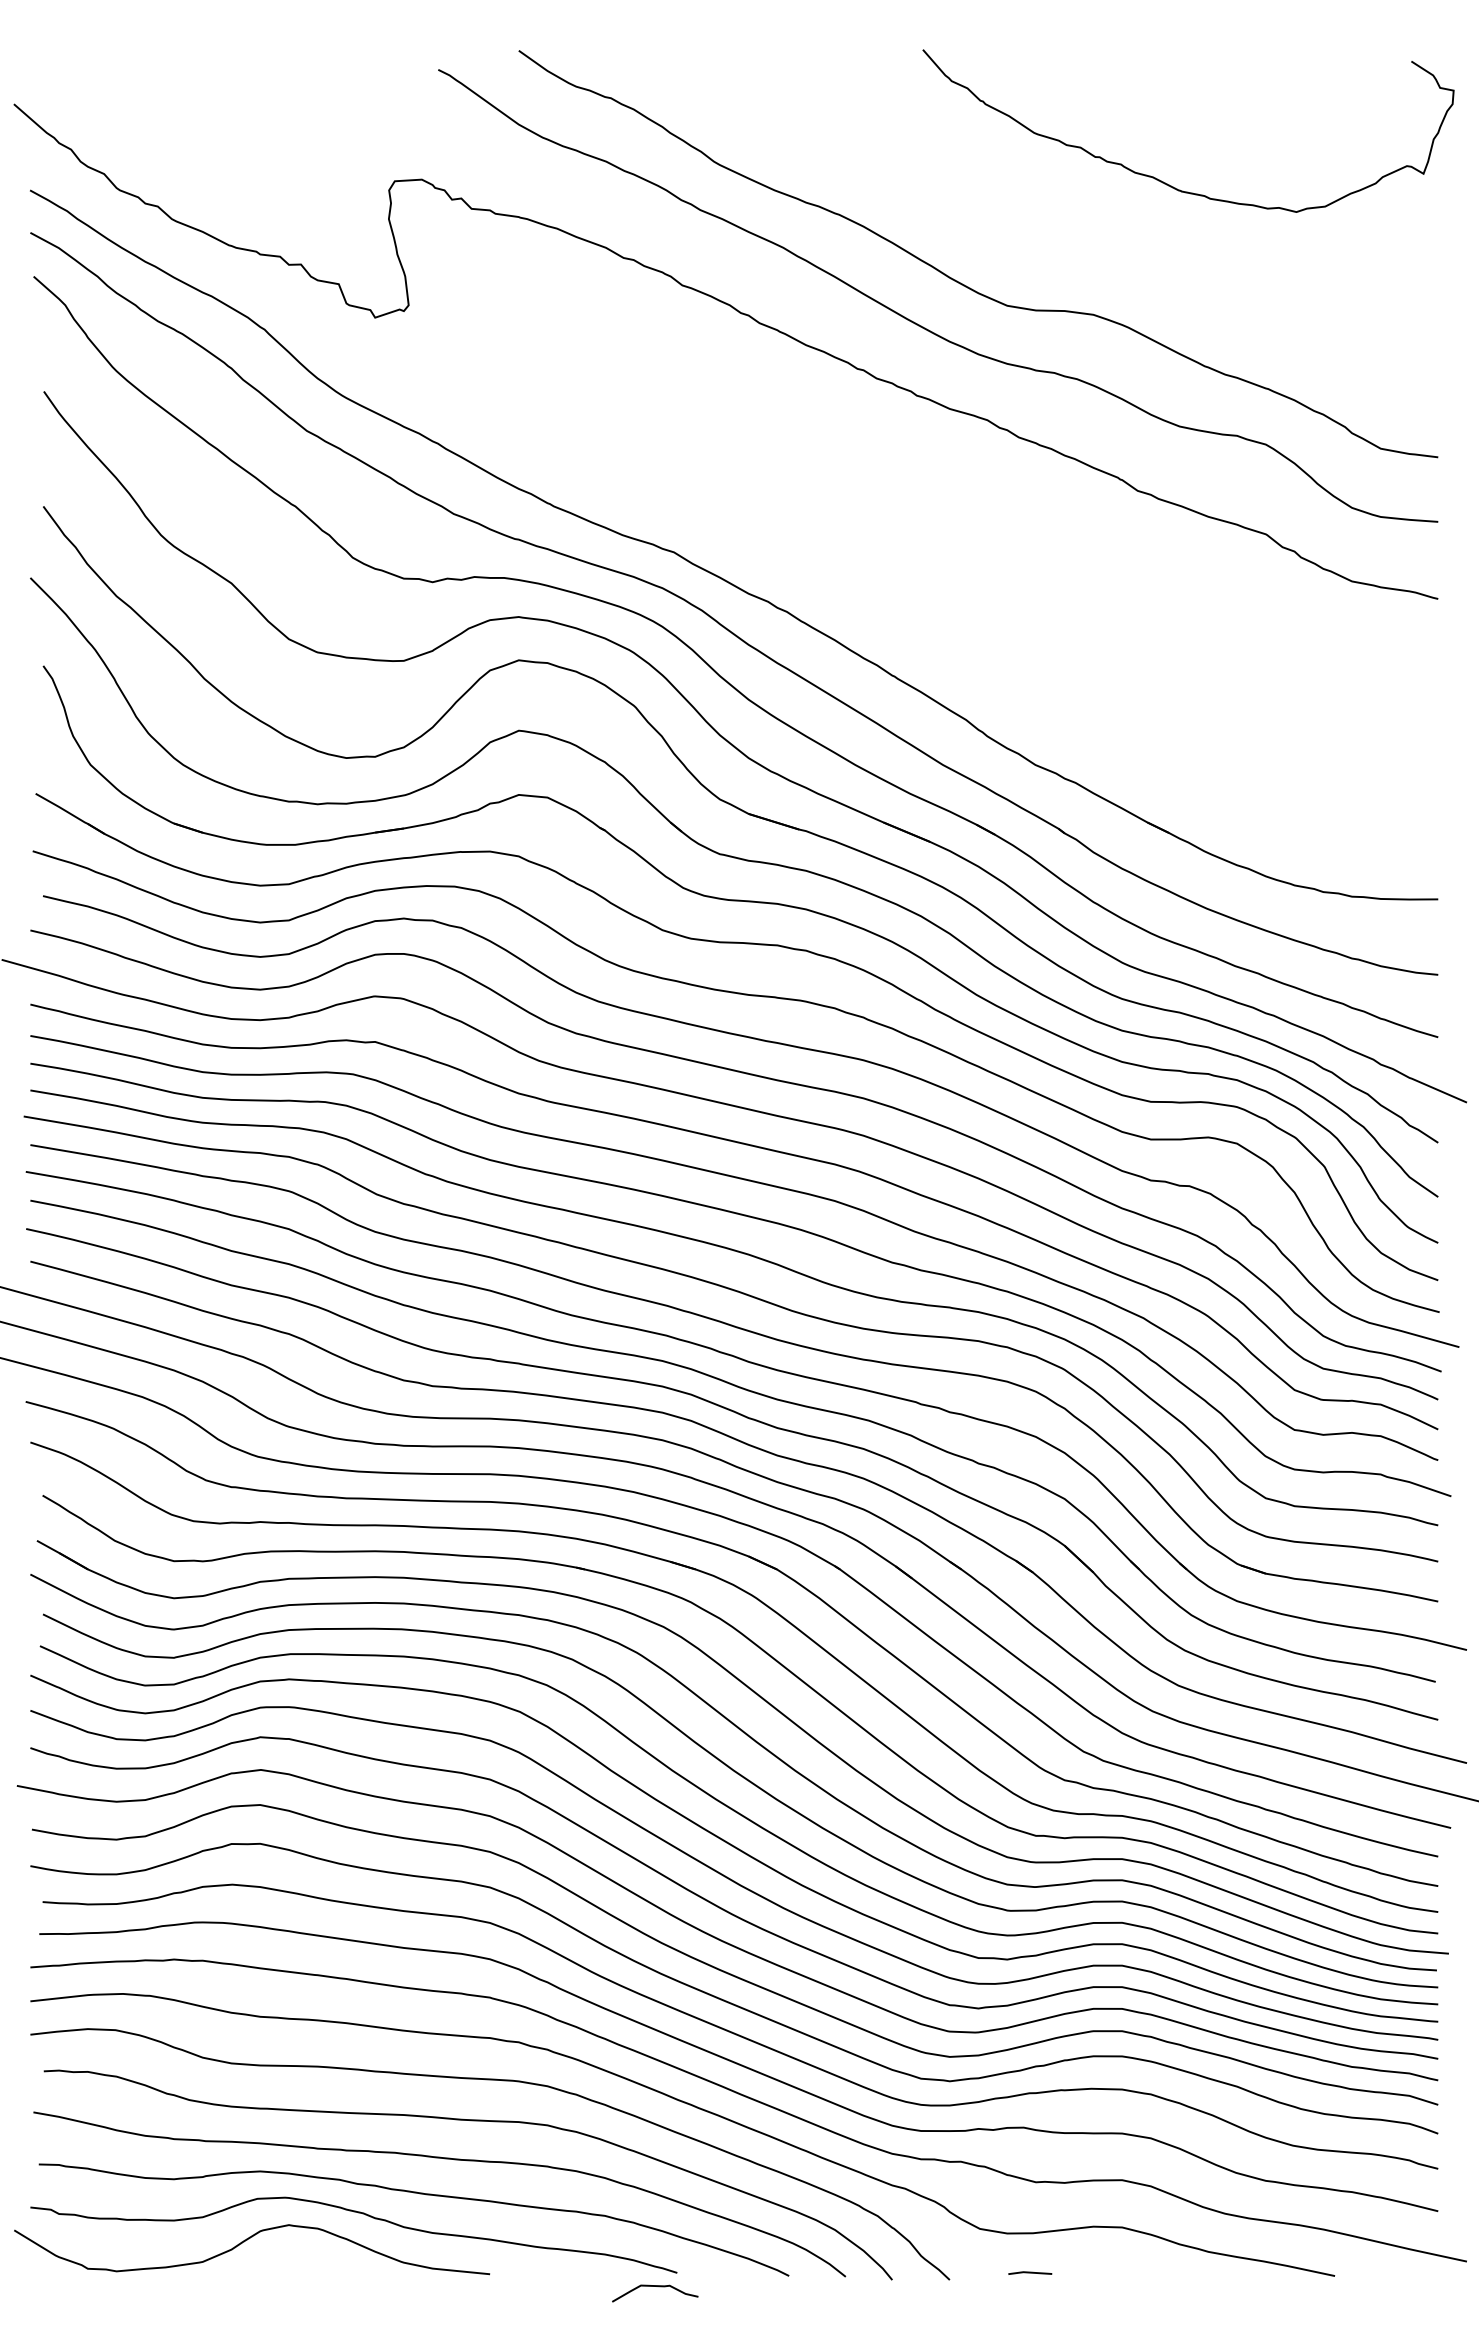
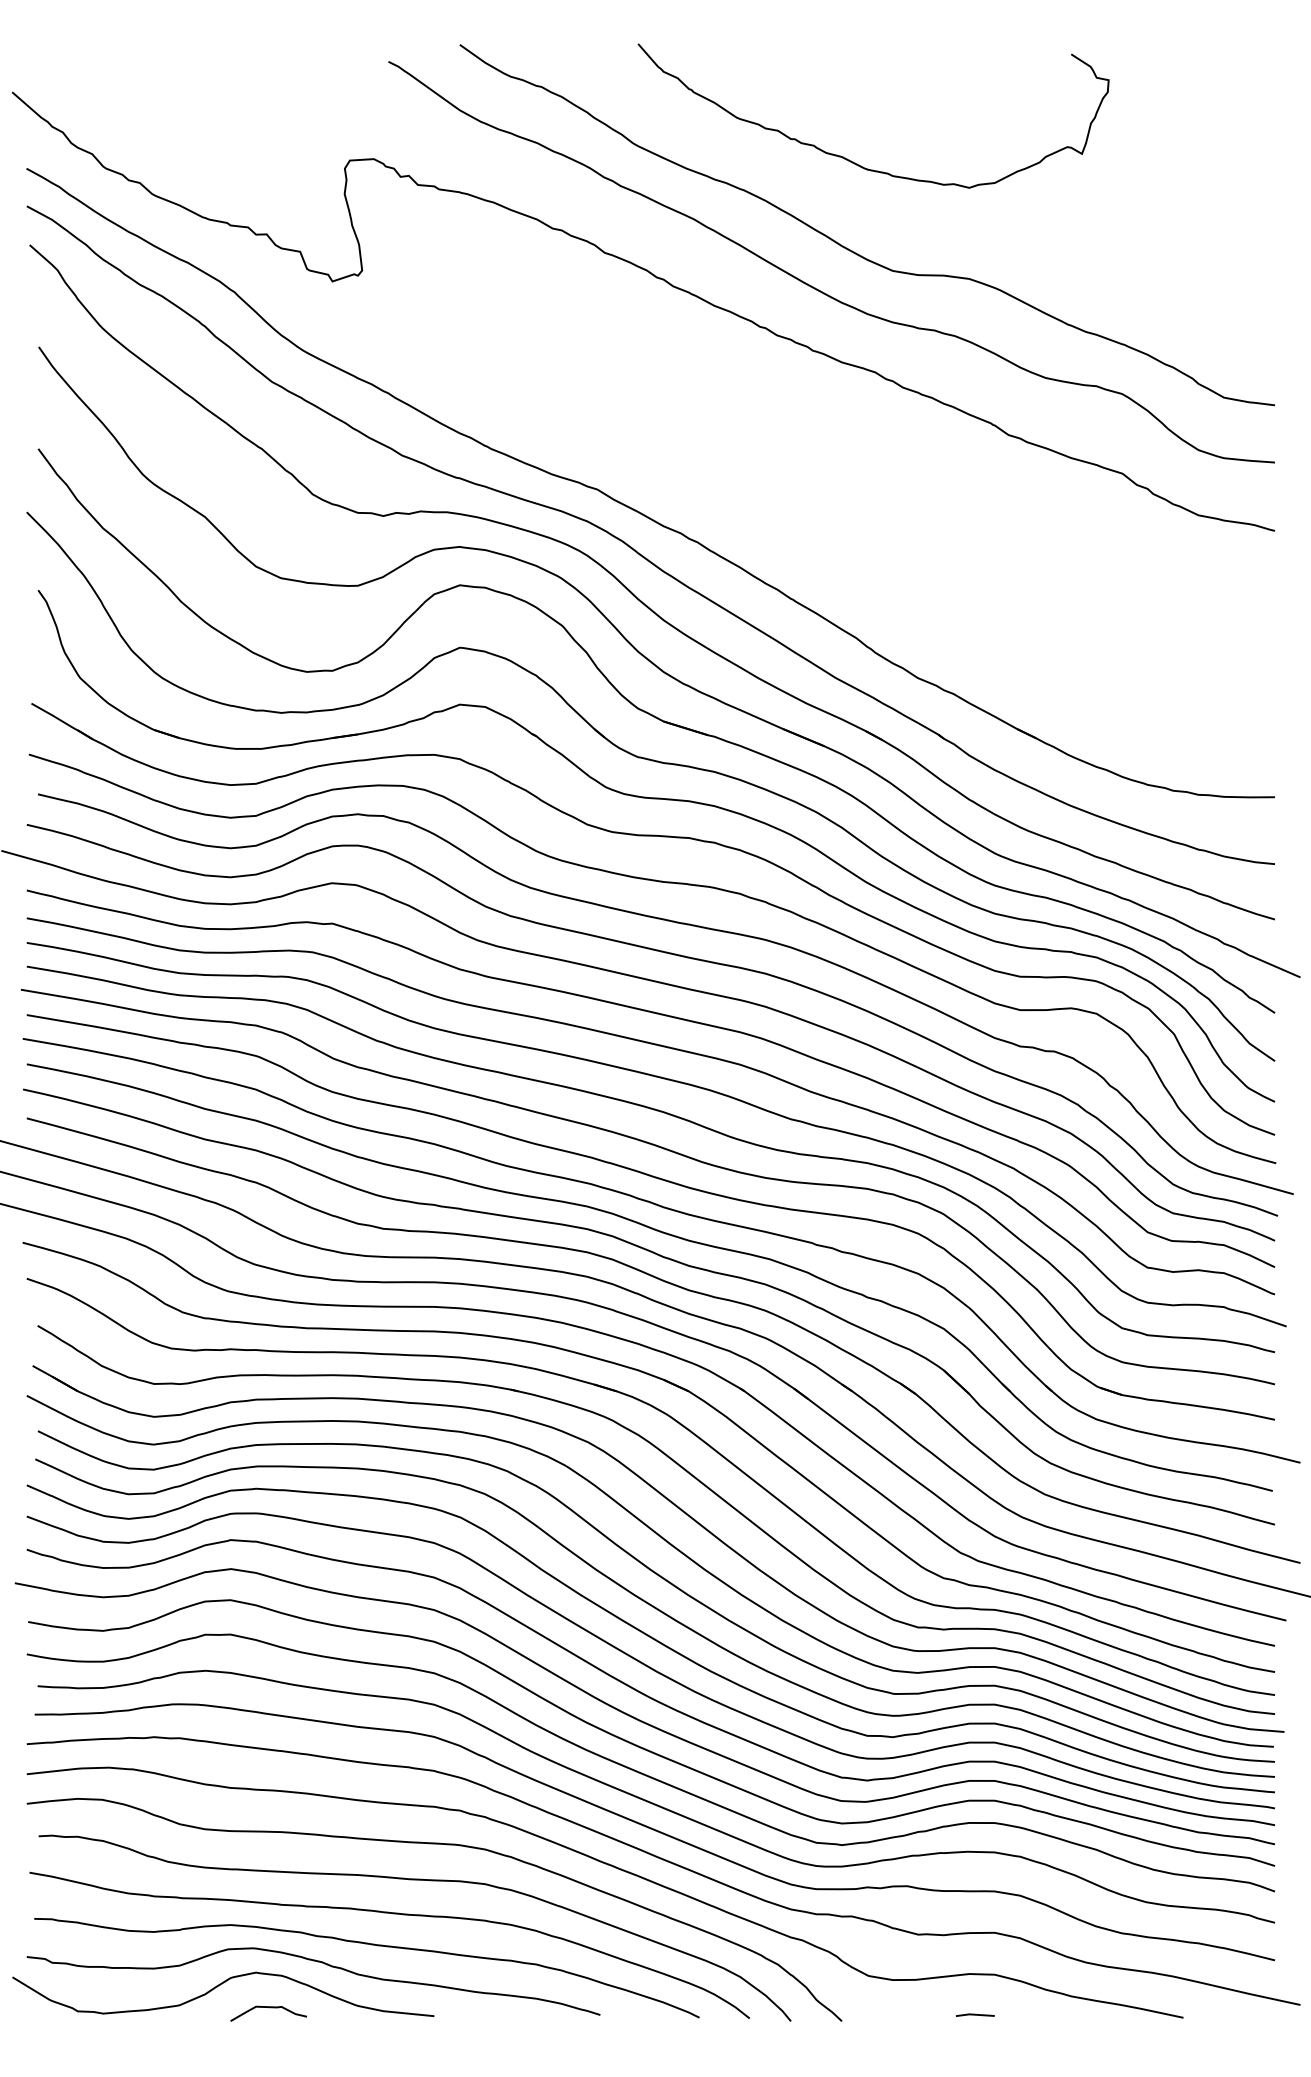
curve: (1163, 181) -> (851, 160), moved
line: (1030, 2272) -> (975, 2014), moved
curve: (655, 2286) -> (268, 2007), moved

